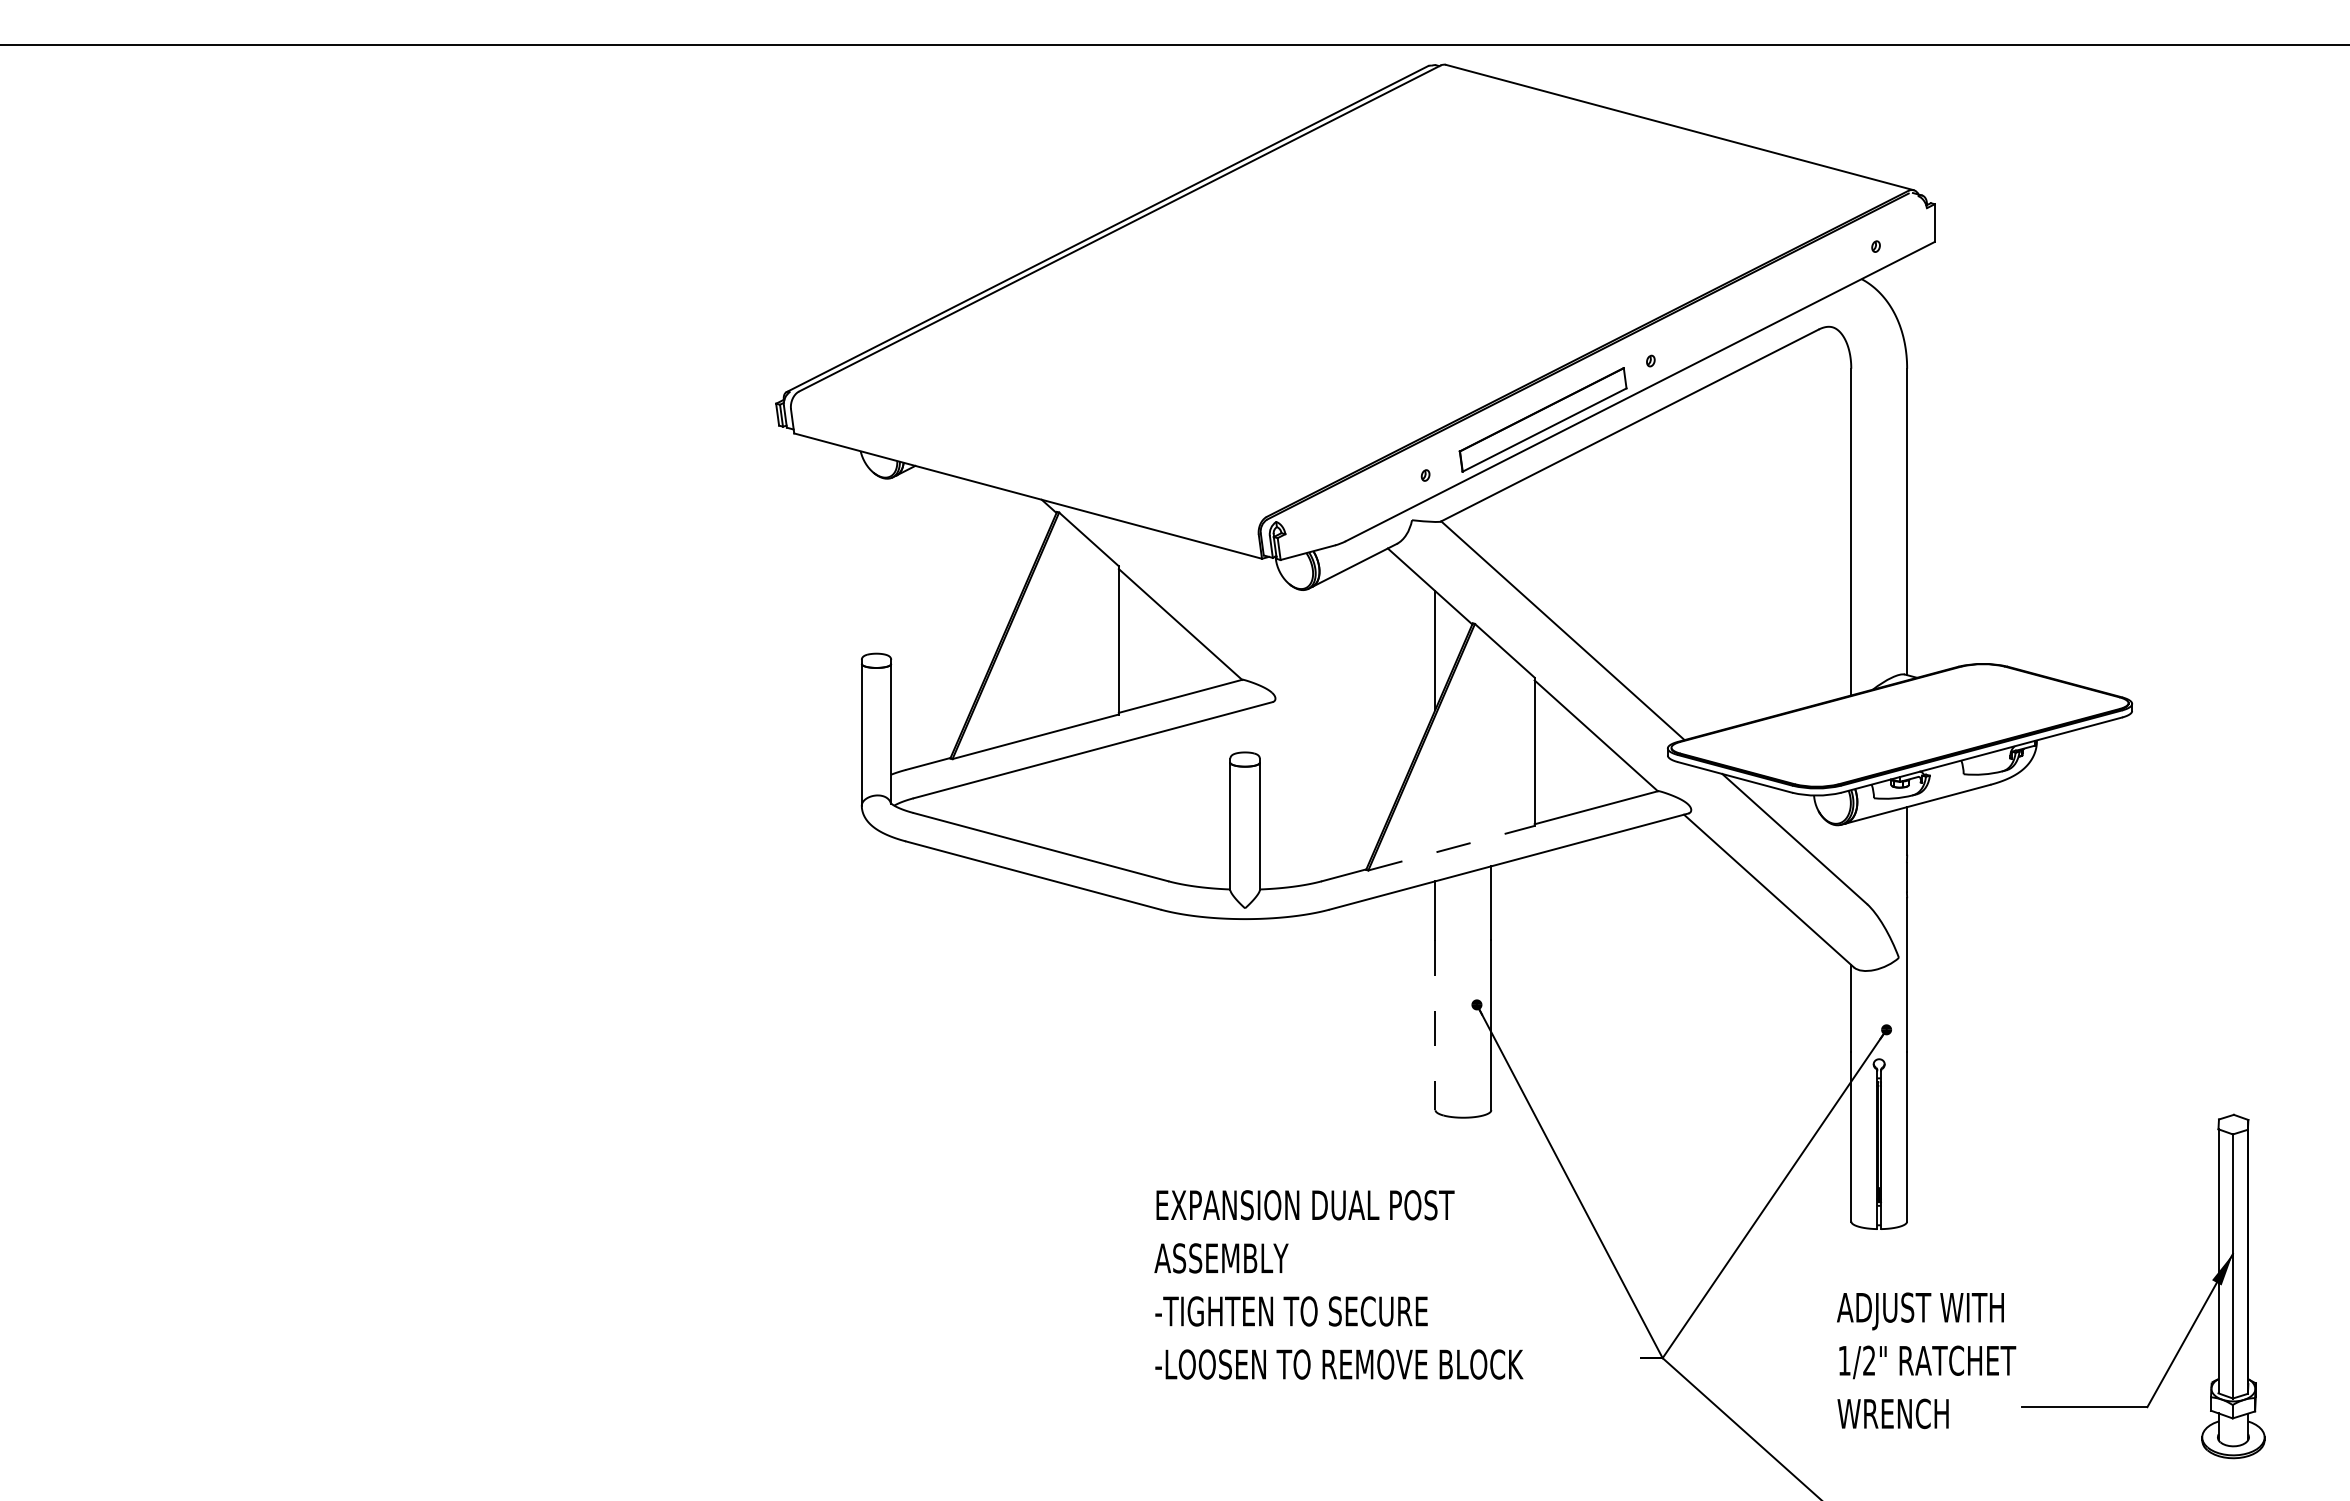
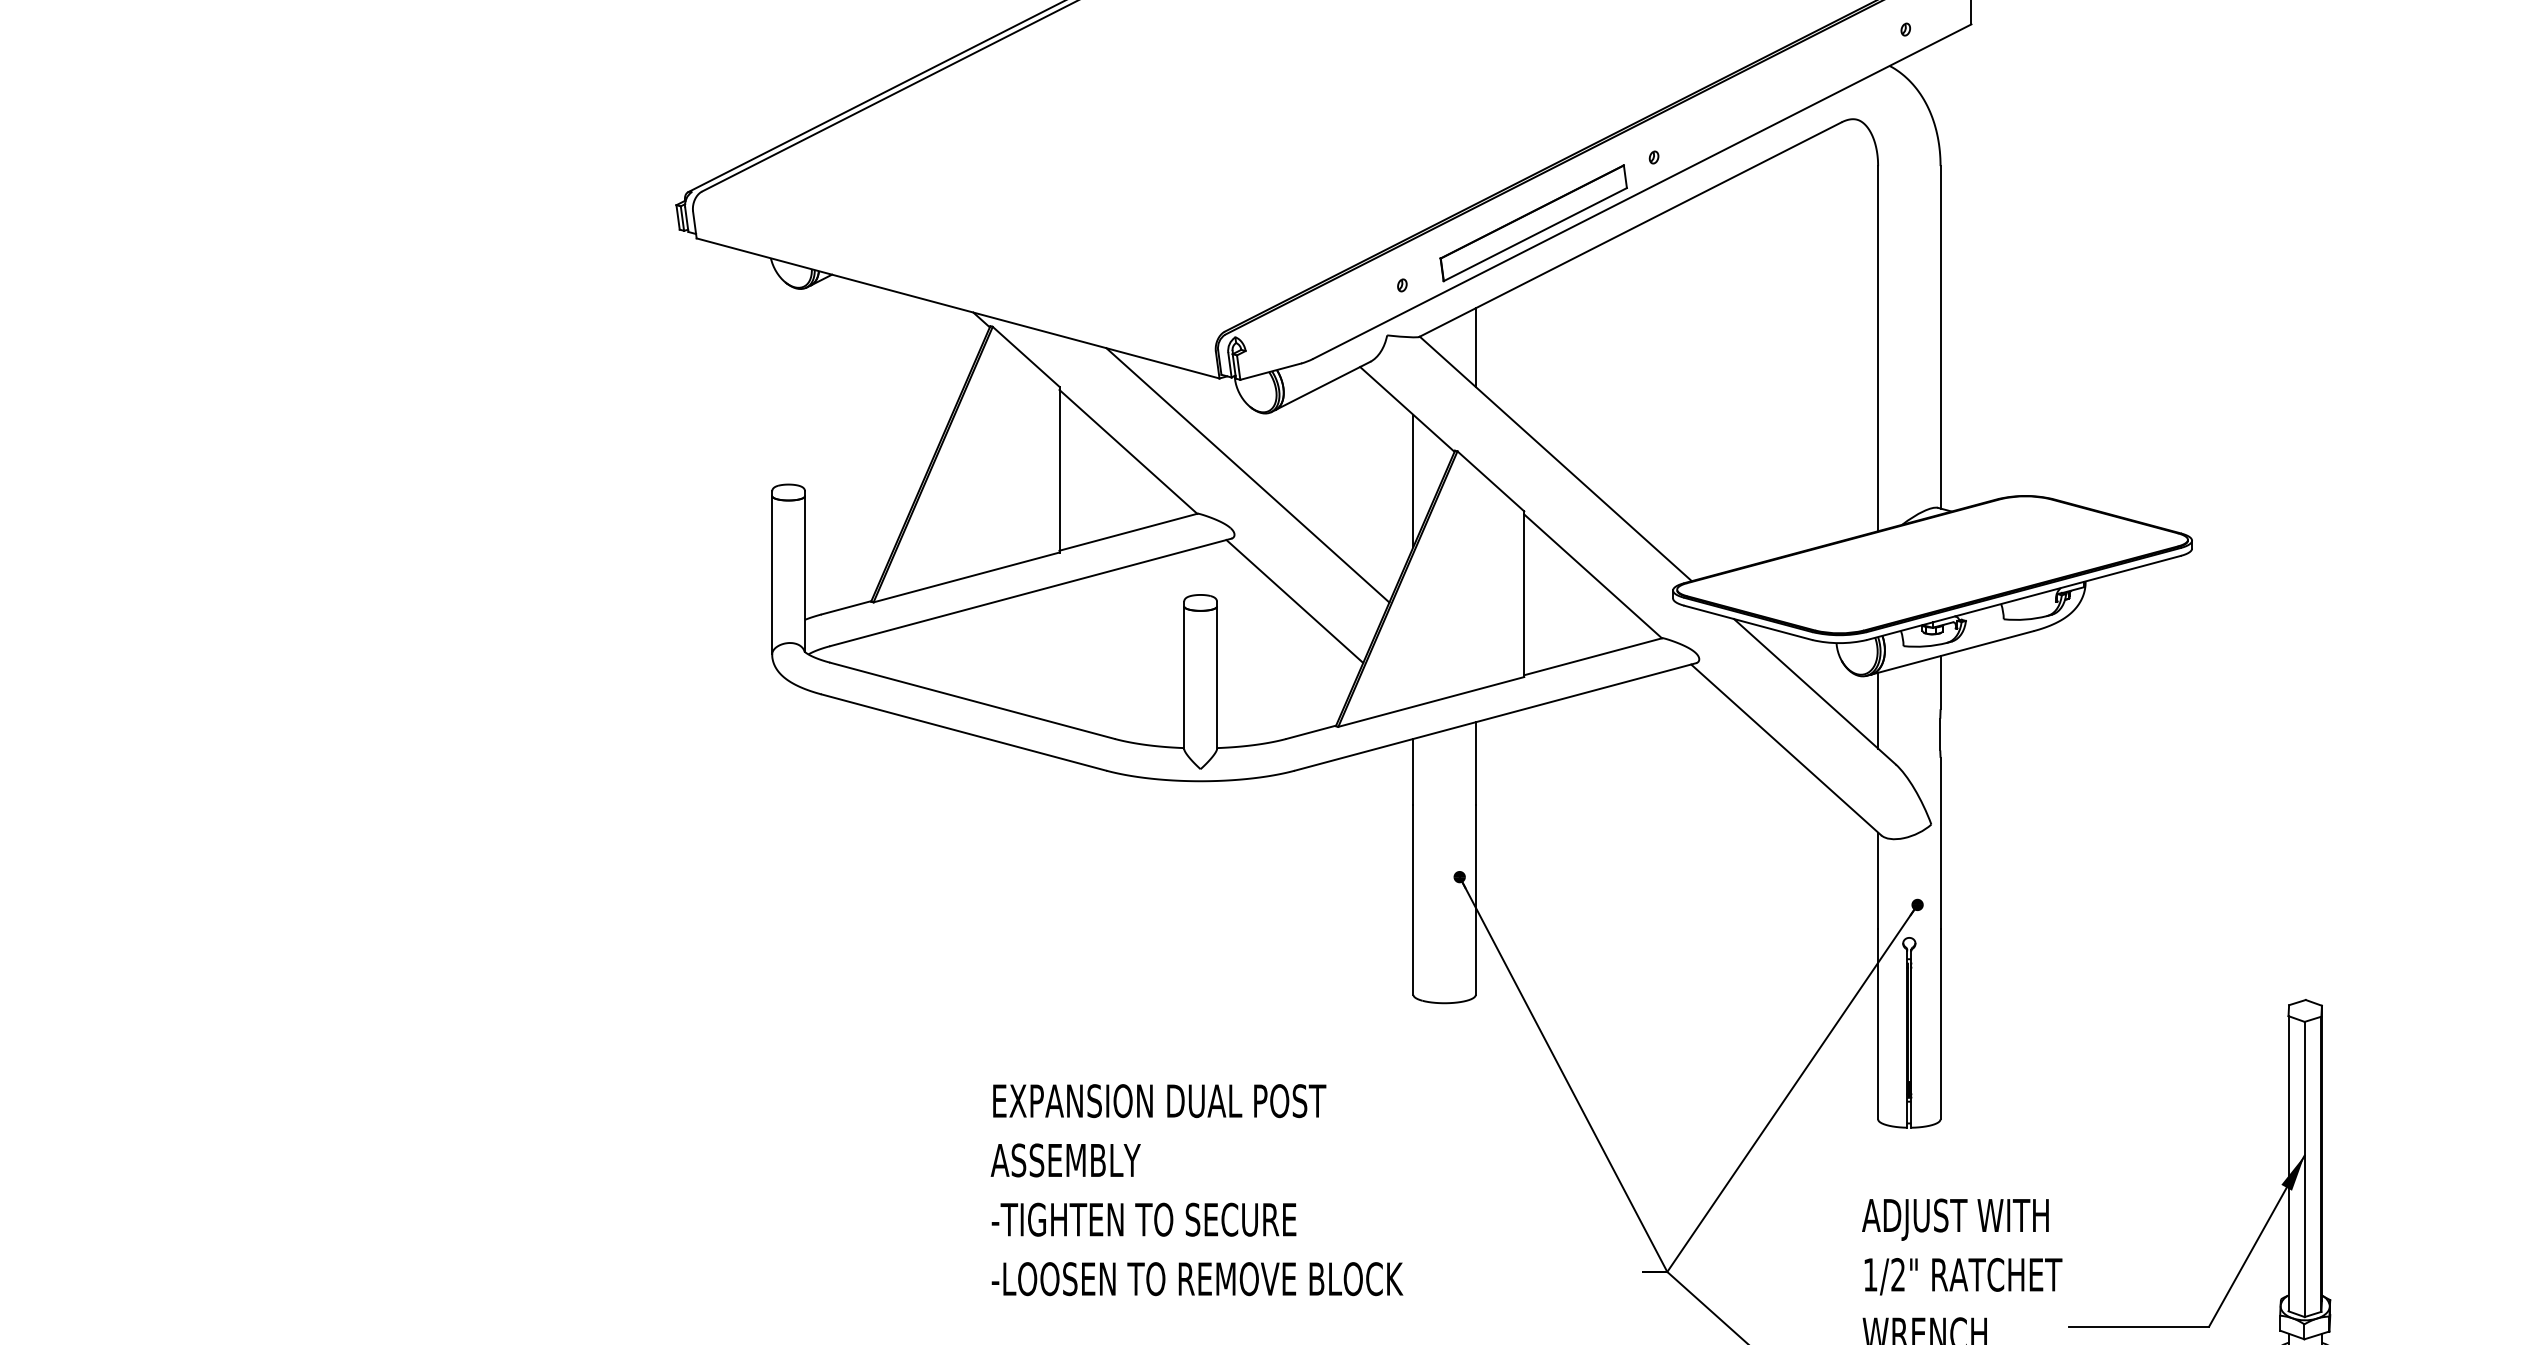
line: (1491, 530) -> (1475, 346), added
line: (1287, 645) -> (1247, 475), added
line: (1329, 758) -> (1294, 601), added
line: (1451, 848) -> (1431, 702), dashed -> solid
line: (1851, 855) -> (1878, 710), added
line: (1435, 1025) -> (1413, 900), dashed -> solid
text: (1338, 1284) -> (1196, 1189), moved

